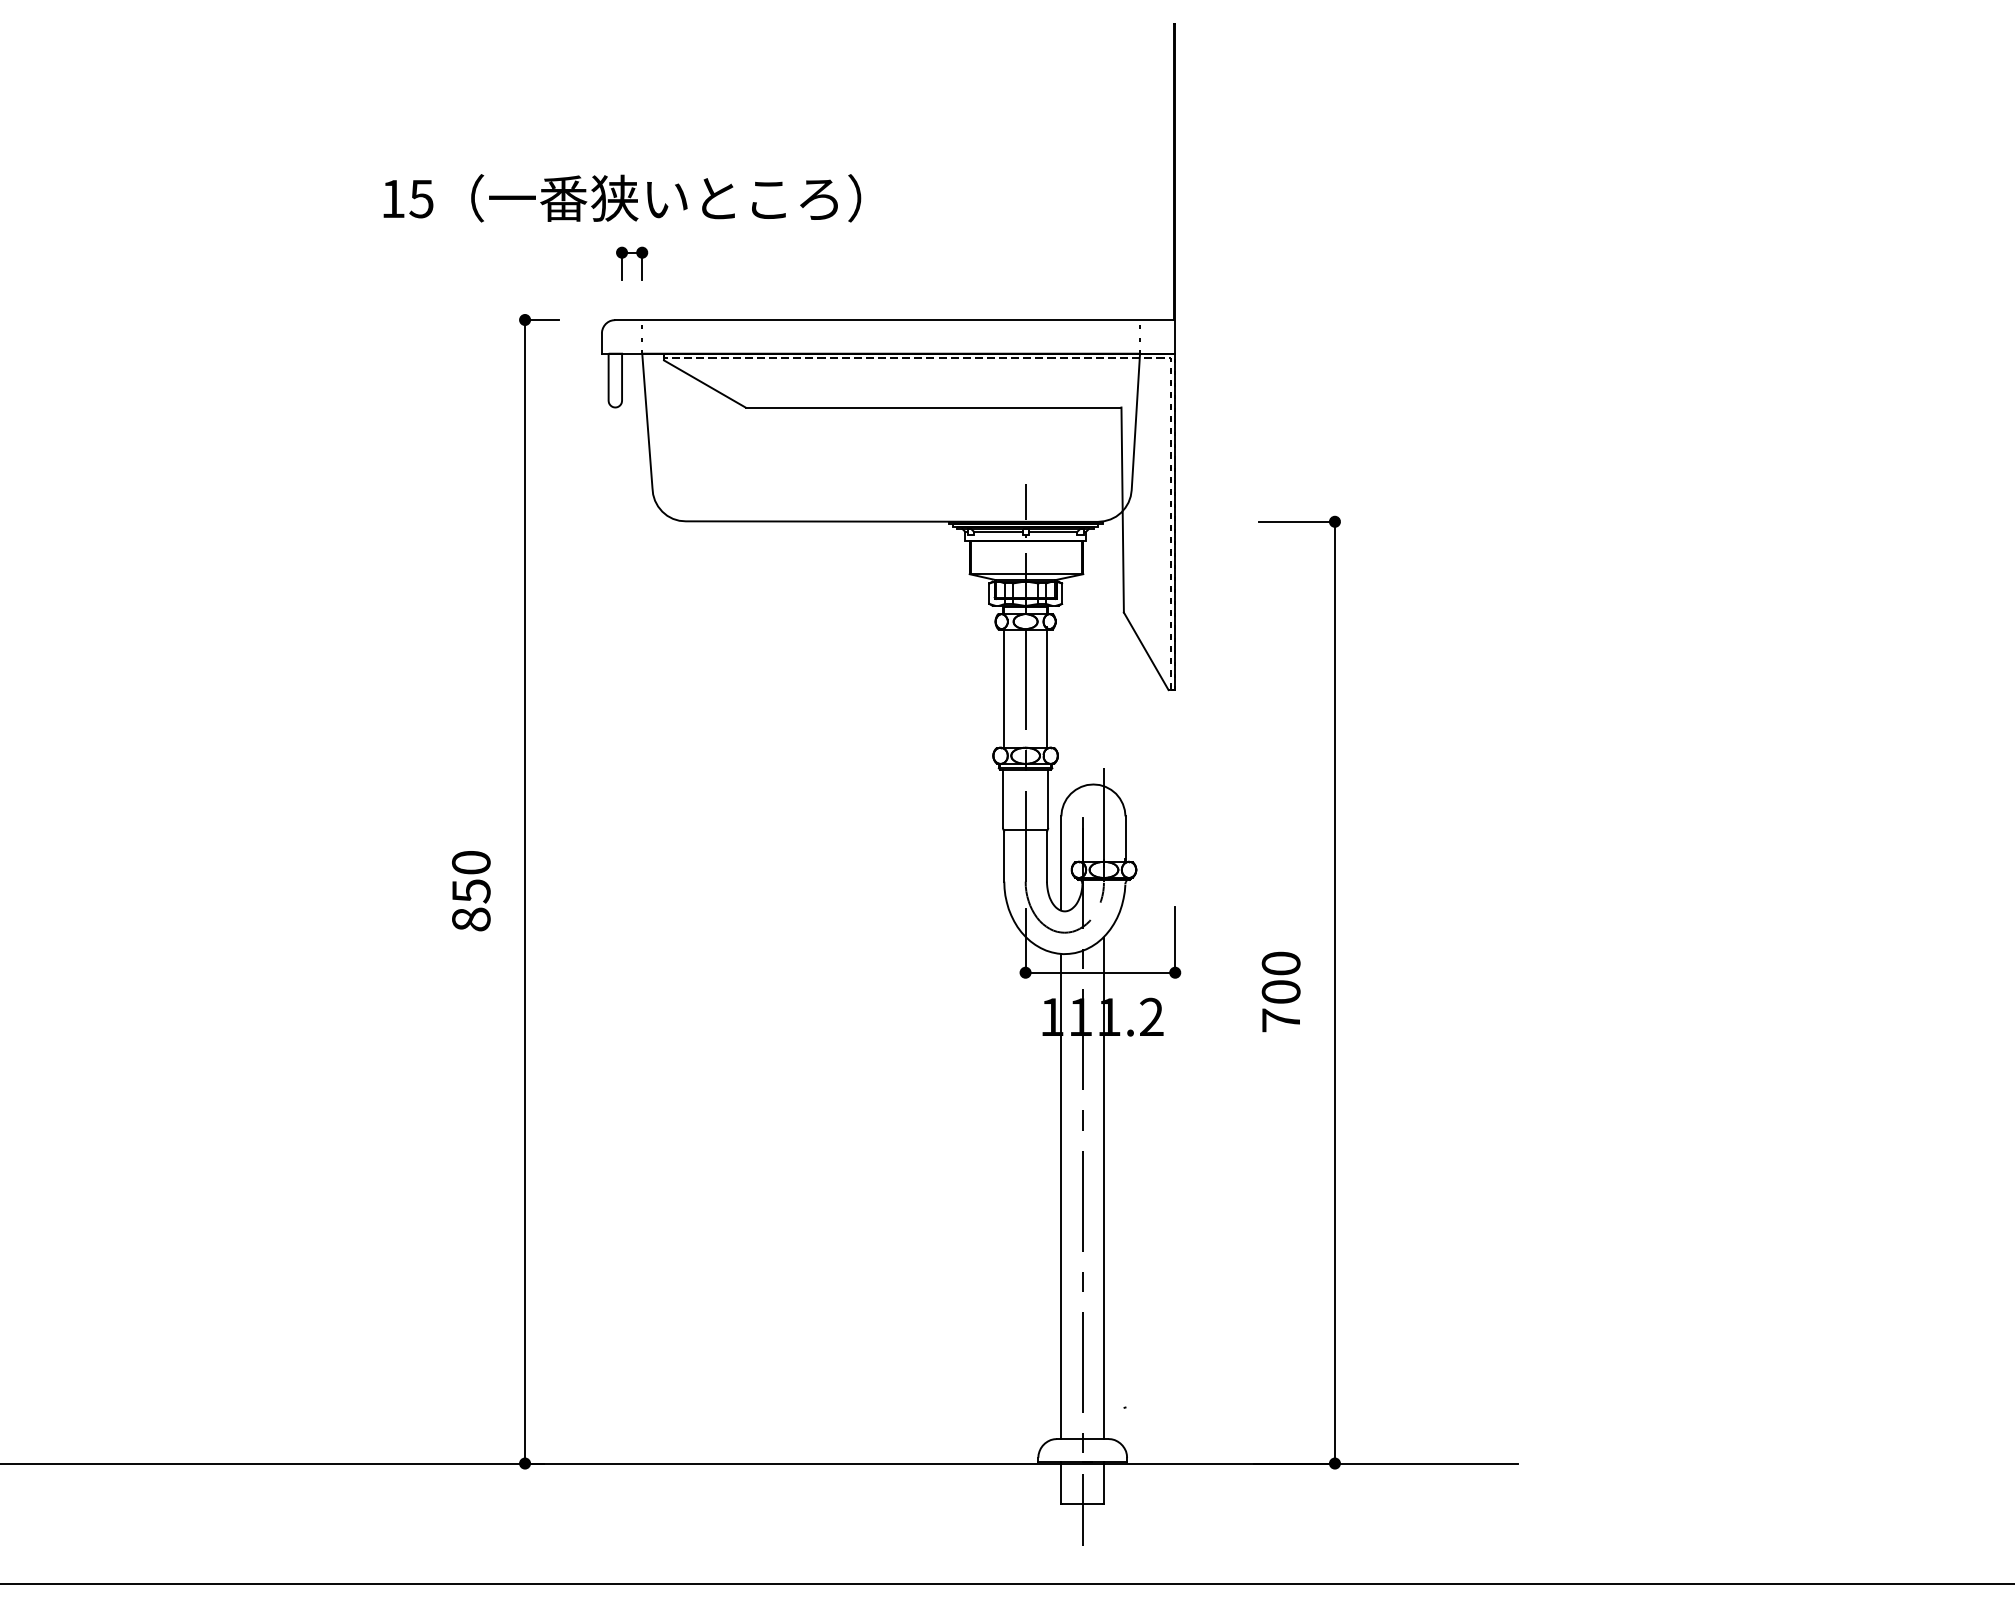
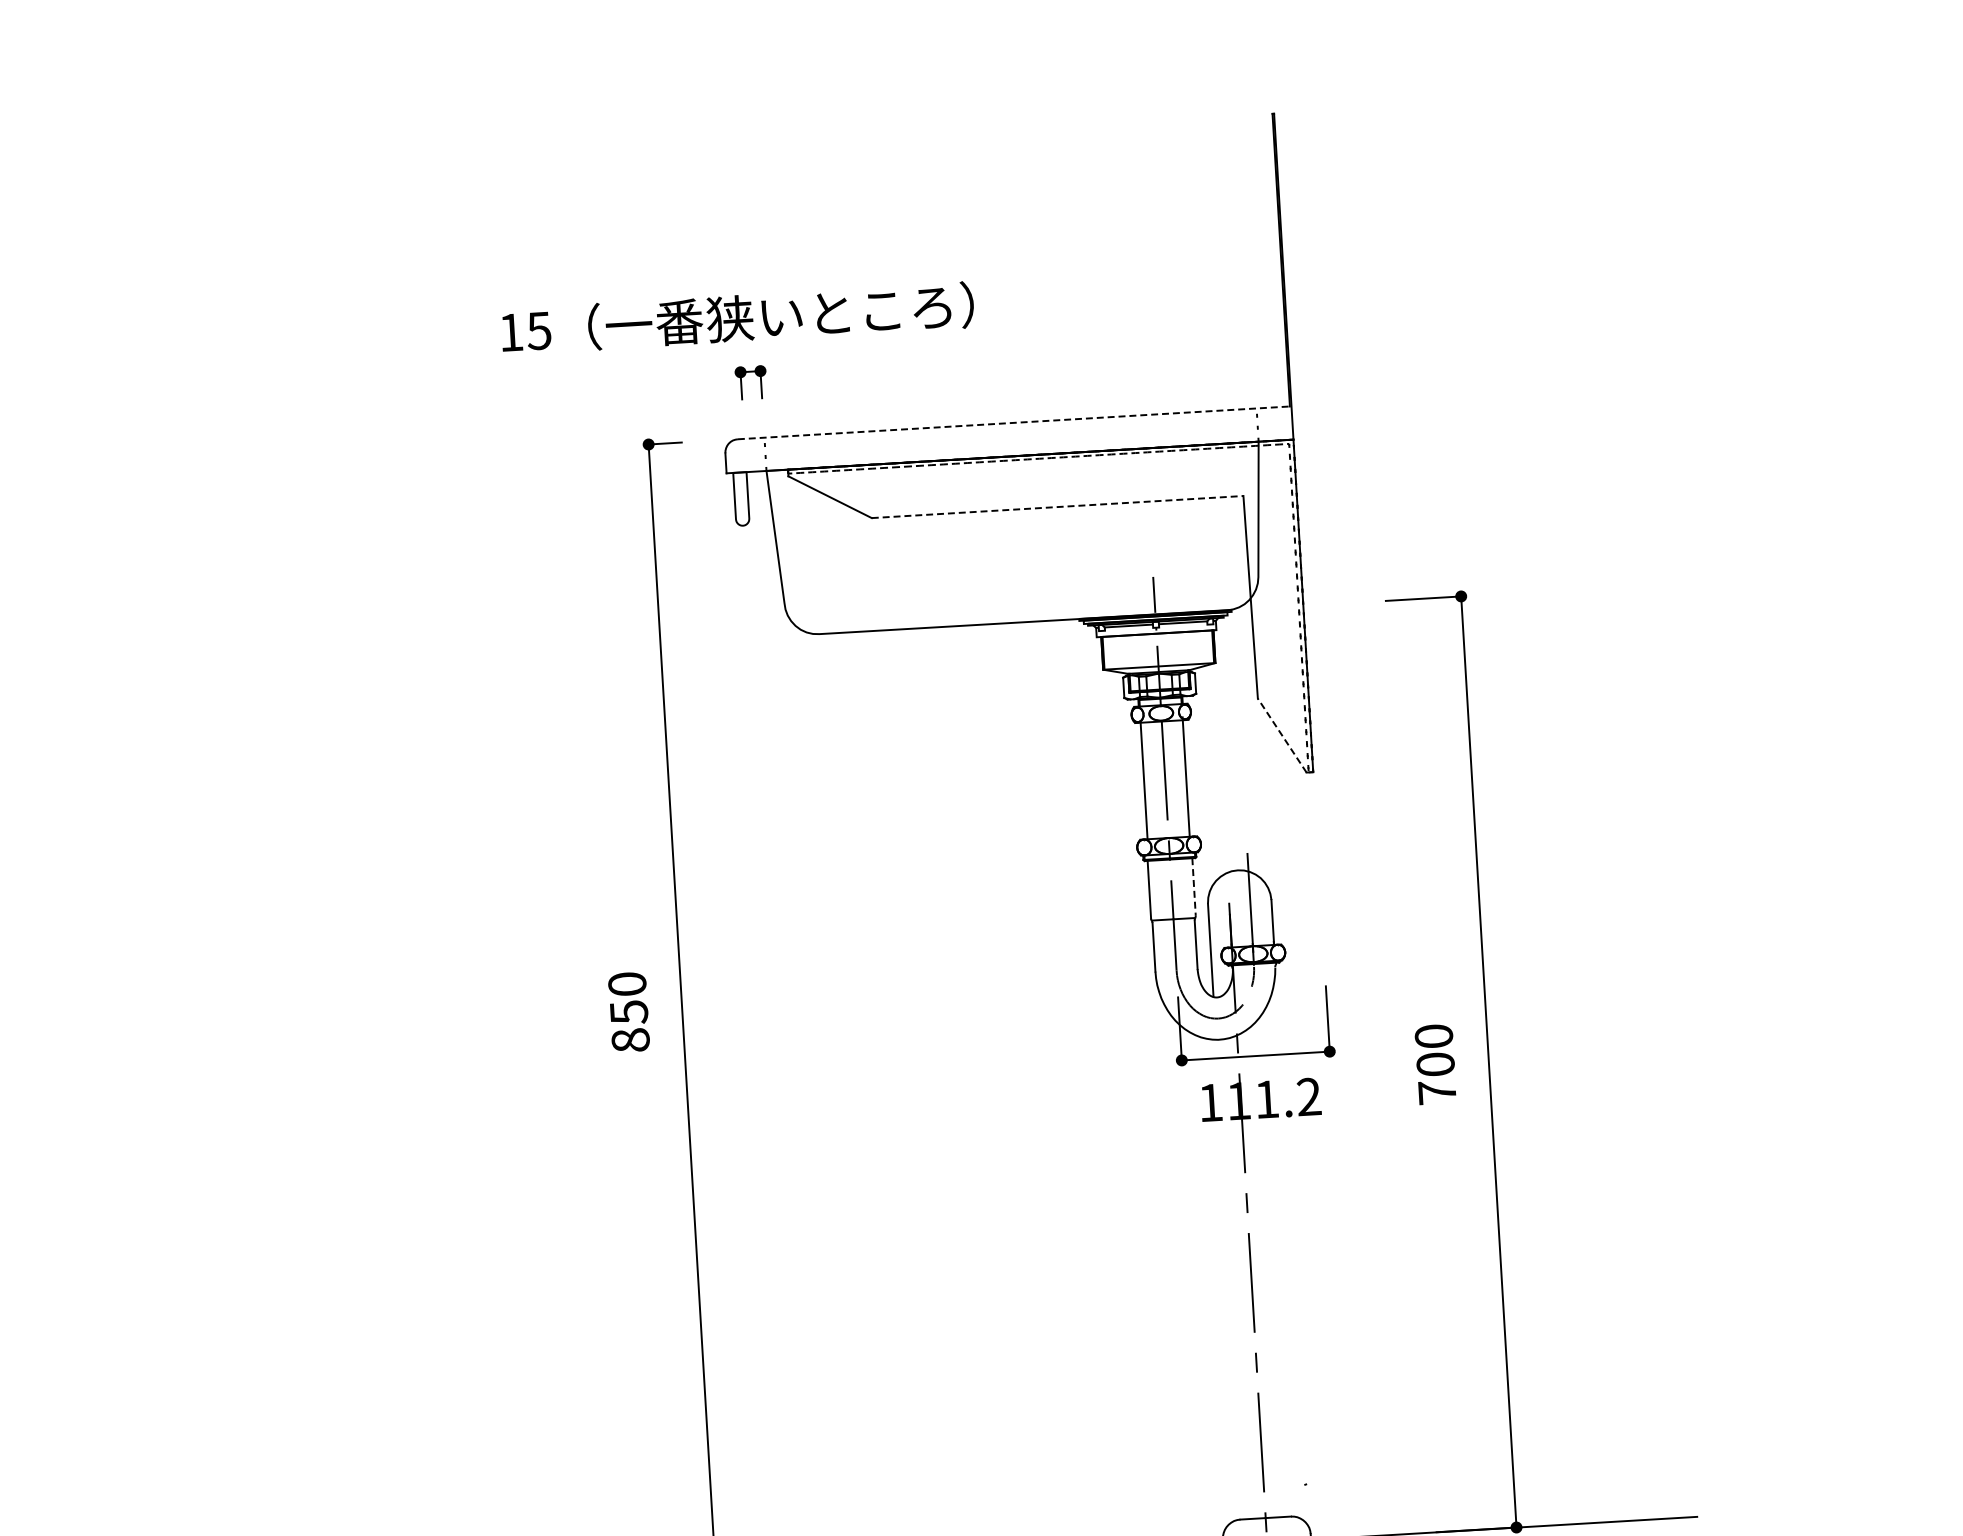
line: (895, 320) -> (1014, 423), solid -> dashed
line: (933, 407) -> (1057, 507), solid -> dashed
line: (1146, 651) -> (1282, 735), solid -> dashed
line: (1048, 799) -> (1194, 887), solid -> dashed
line: (1104, 1188) -> (1272, 1269), removed
line: (1061, 1196) -> (1230, 1279), removed

